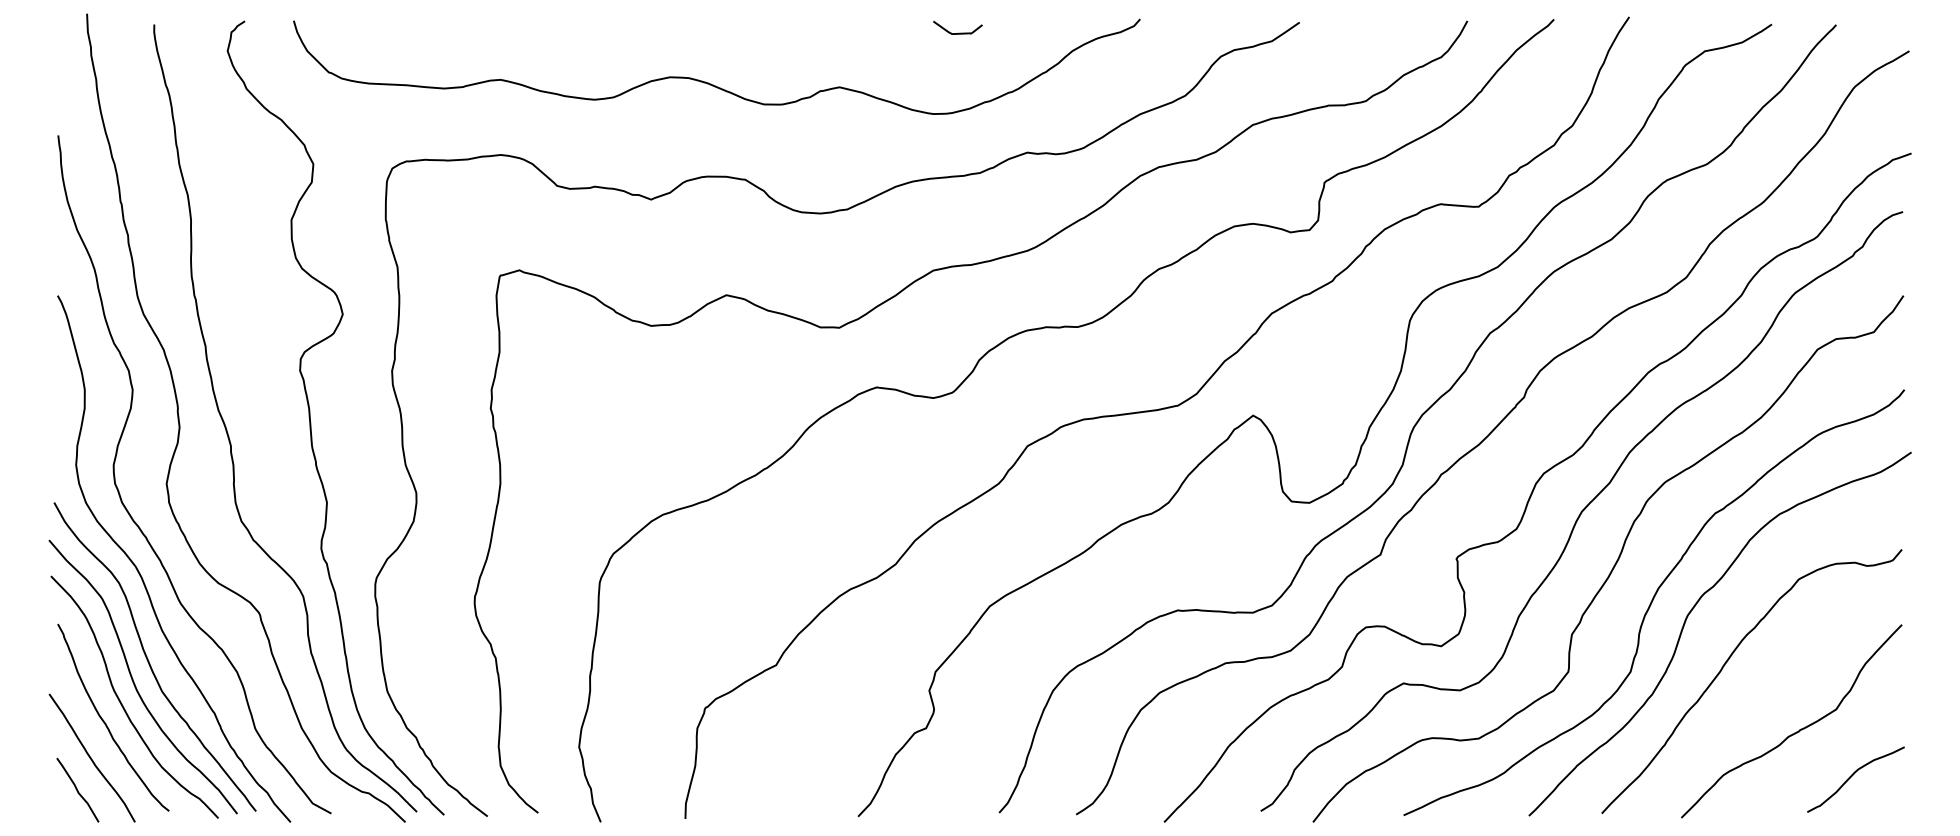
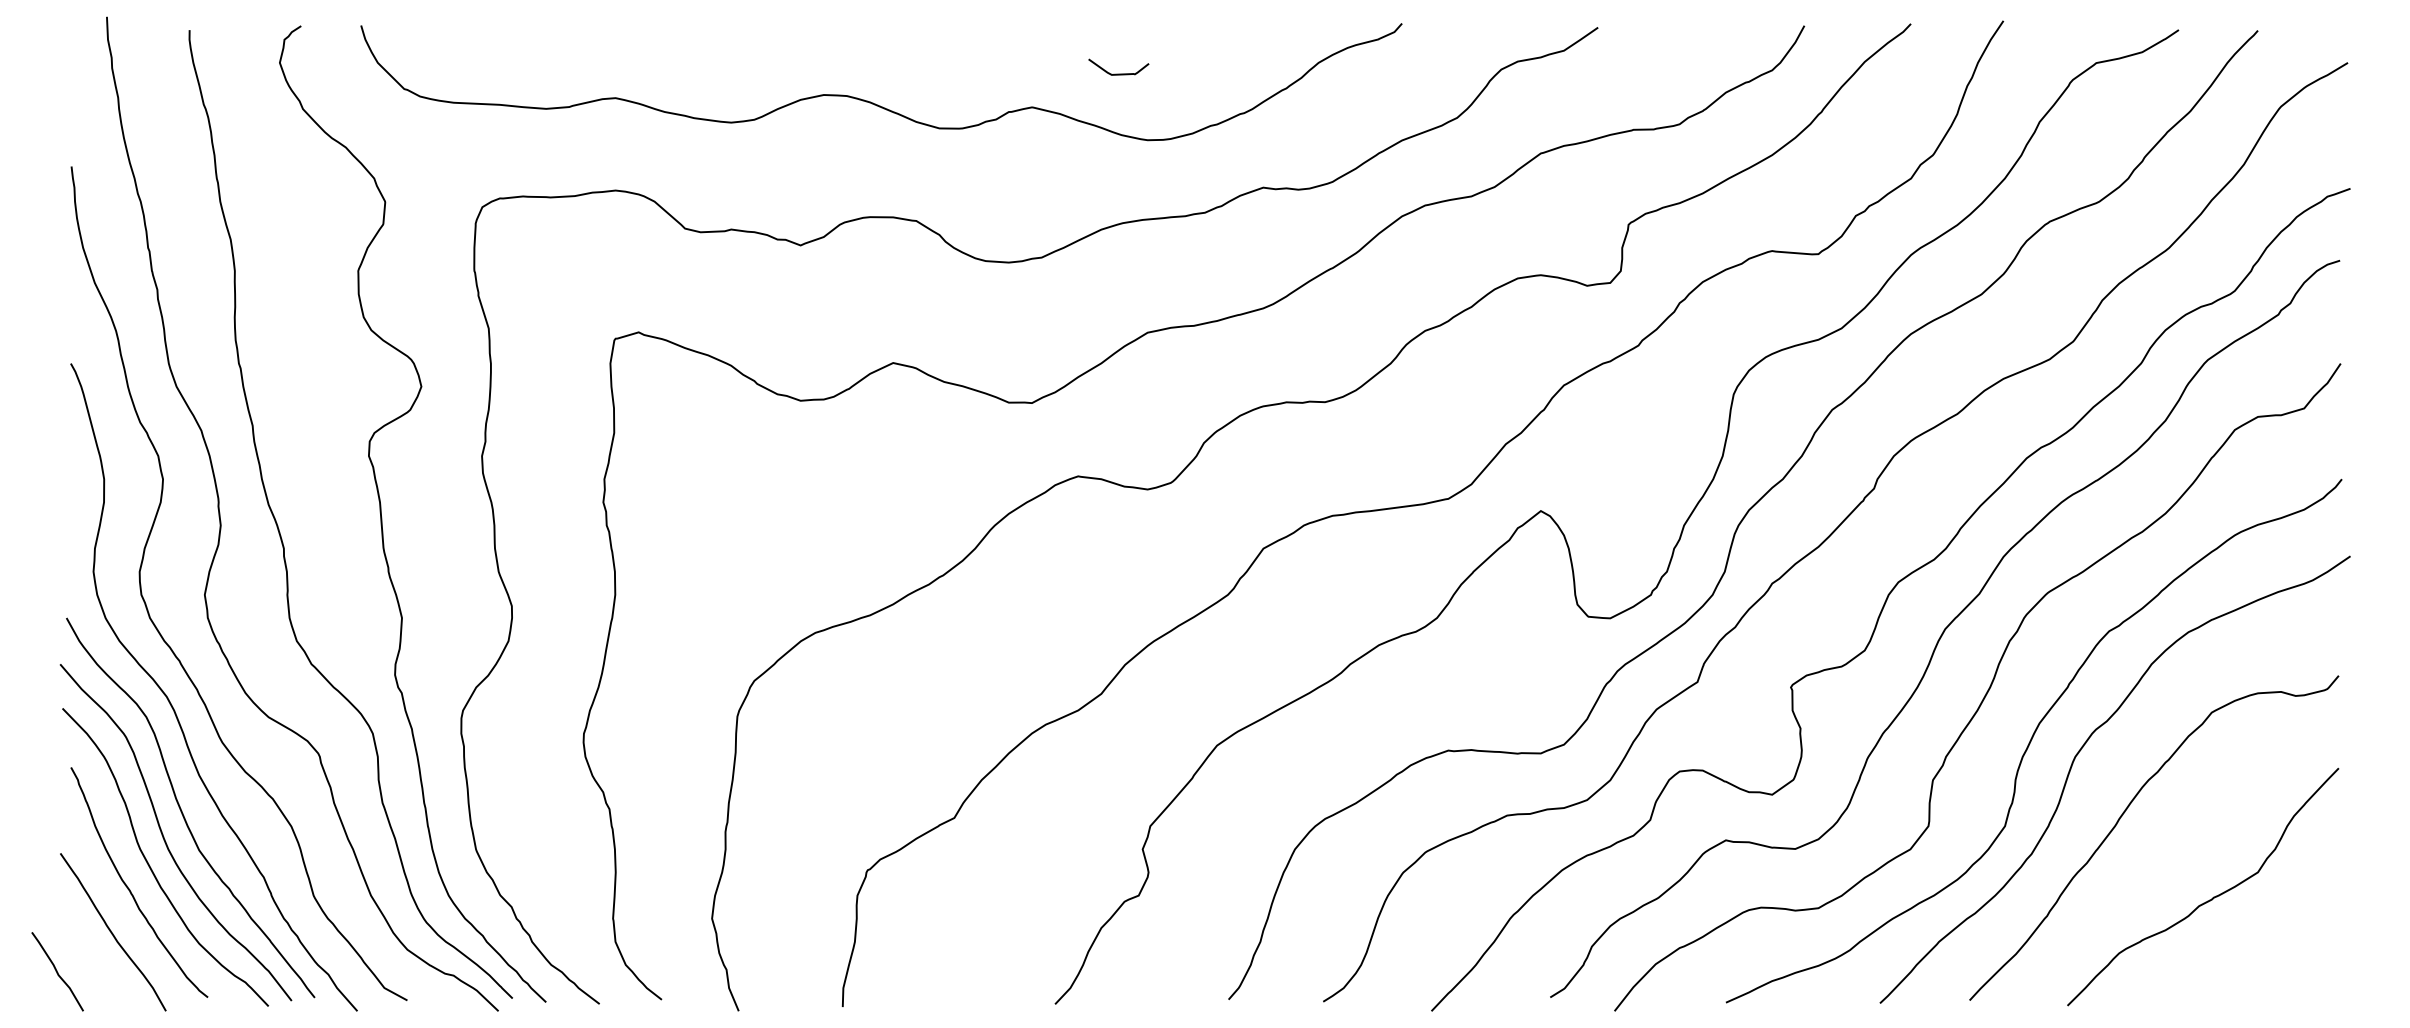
curve: (957, 32) -> (1118, 73), moved
curve: (1852, 775) -> (2278, 953), removed
curve: (77, 790) -> (57, 971), moved

